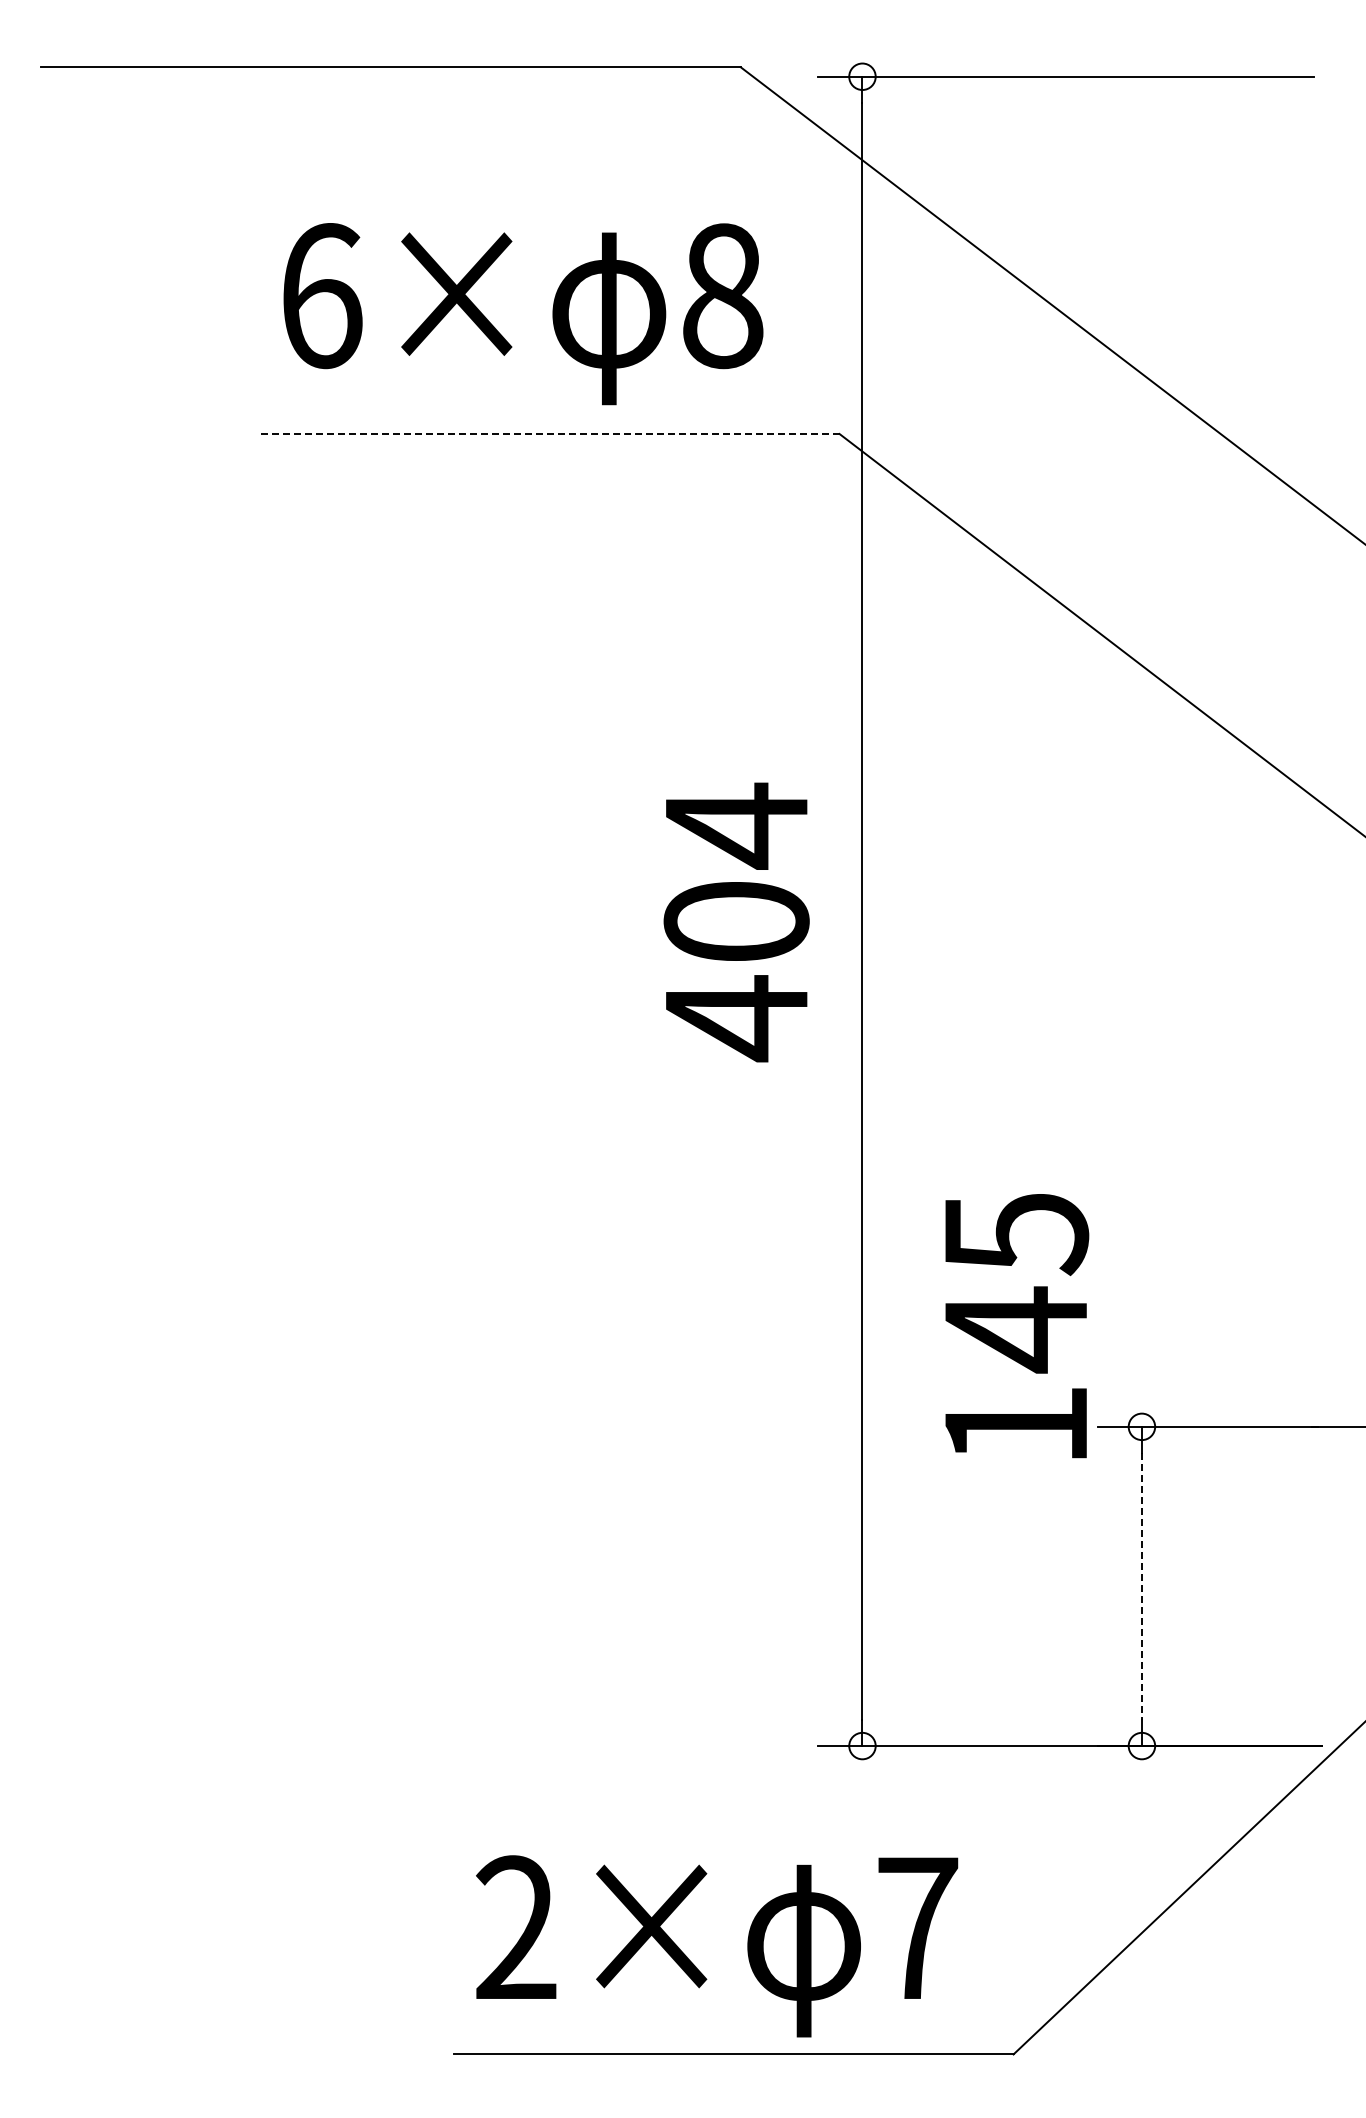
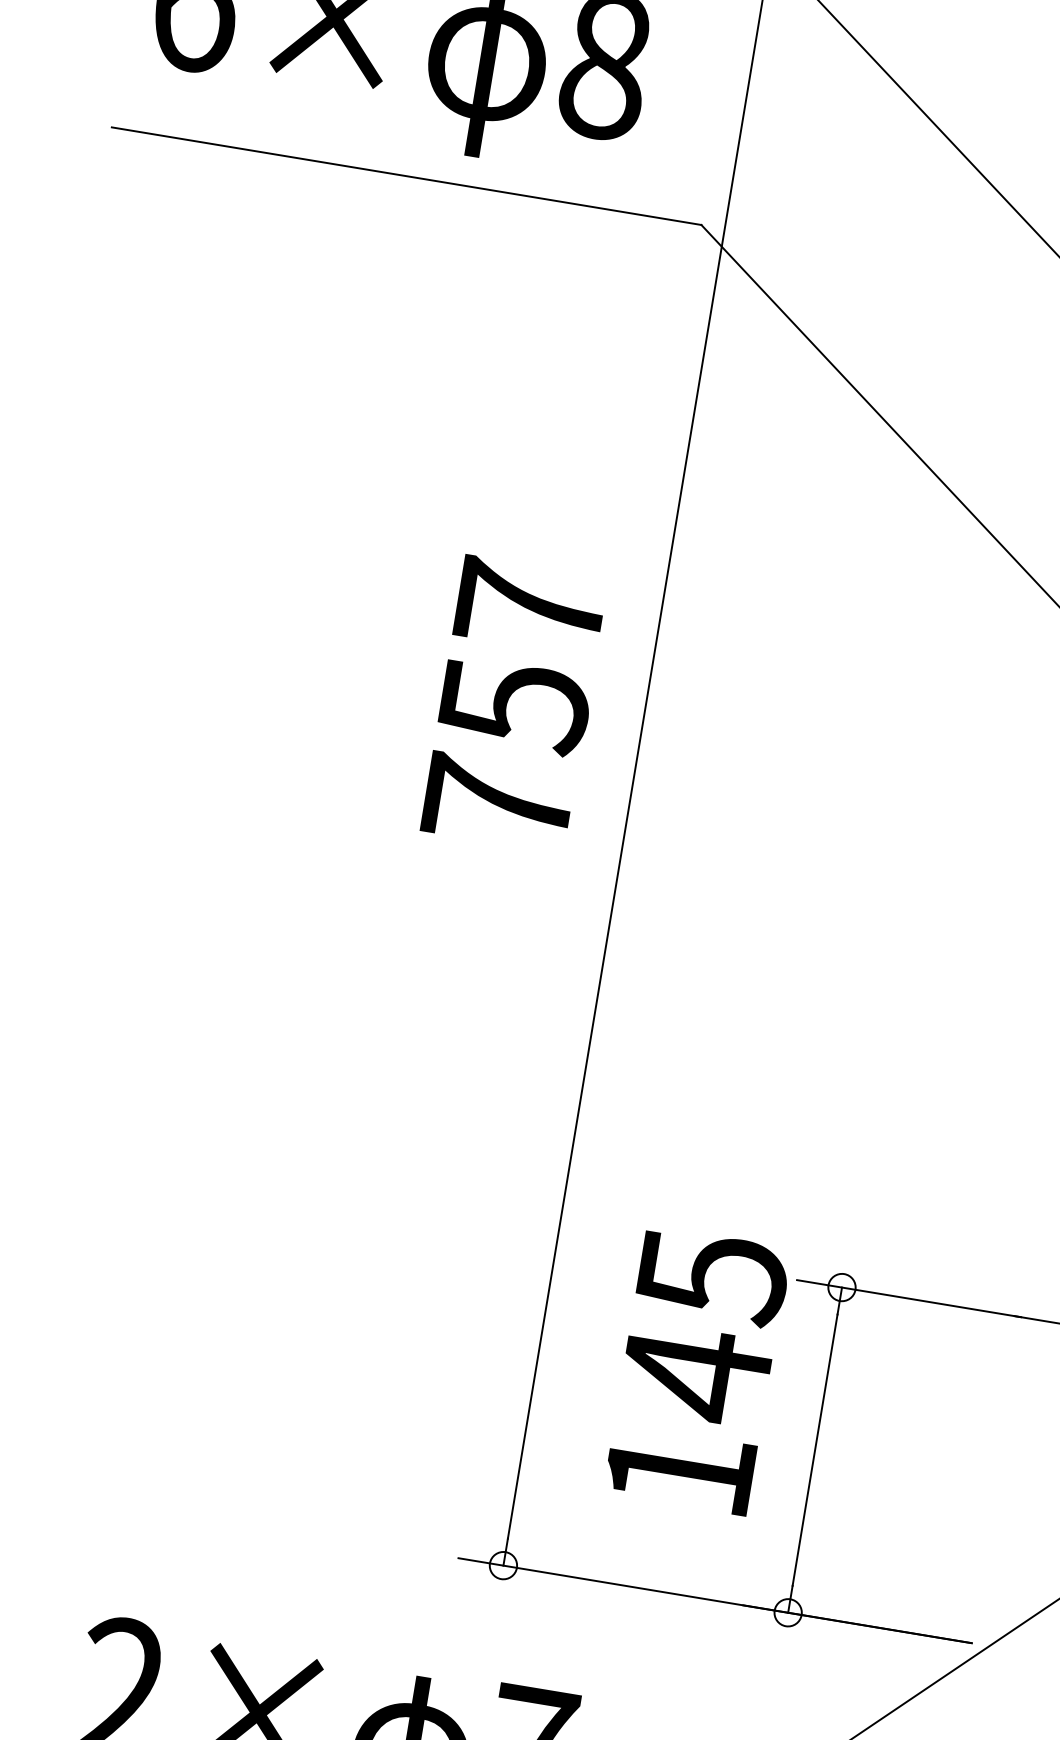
line: (549, 433) -> (405, 175), dashed -> solid
text: (736, 922) -> (514, 705), 404 -> 757
text: (1017, 1326) -> (697, 1371), moved
line: (1141, 1586) -> (814, 1450), dashed -> solid

